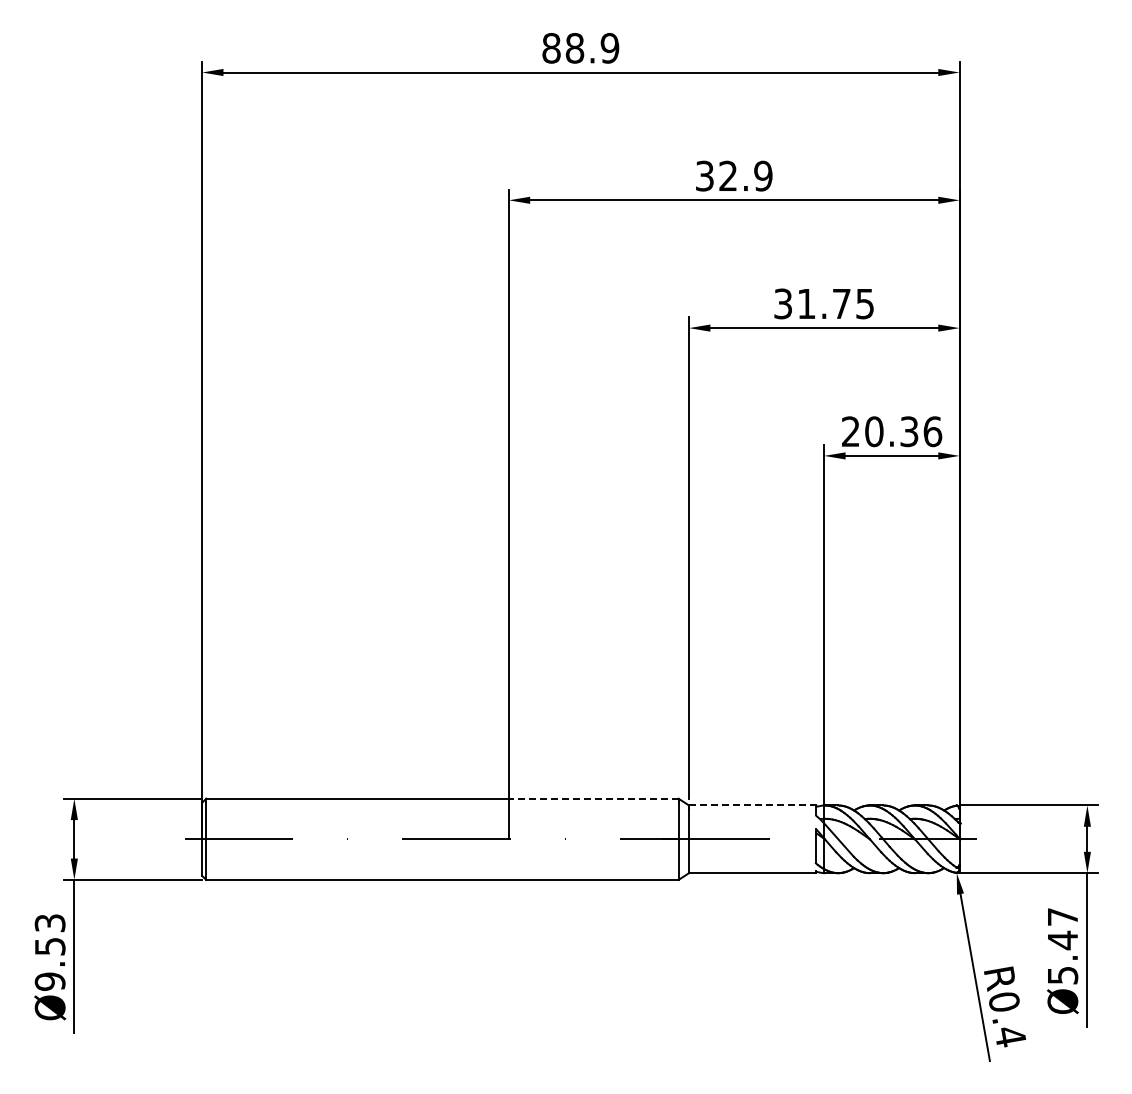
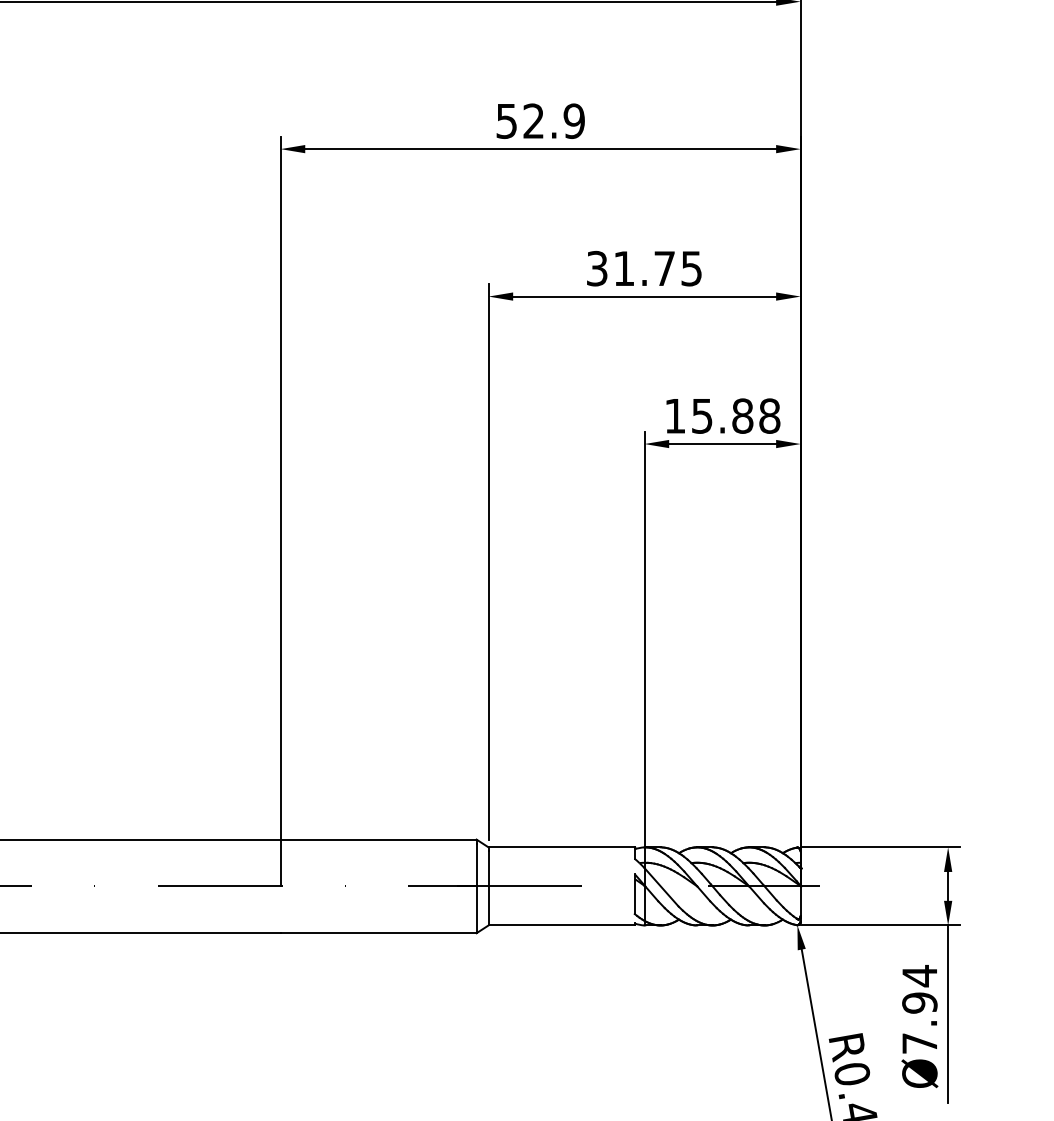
text: (704, 175) -> (506, 120), 32.9 -> 52.9
text: (892, 431) -> (723, 415), 20.36 -> 15.88
line: (593, 798) -> (378, 839), dashed -> solid
line: (752, 805) -> (561, 847), dashed -> solid
text: (1062, 945) -> (919, 1008), Ø5.47 -> Ø7.94

